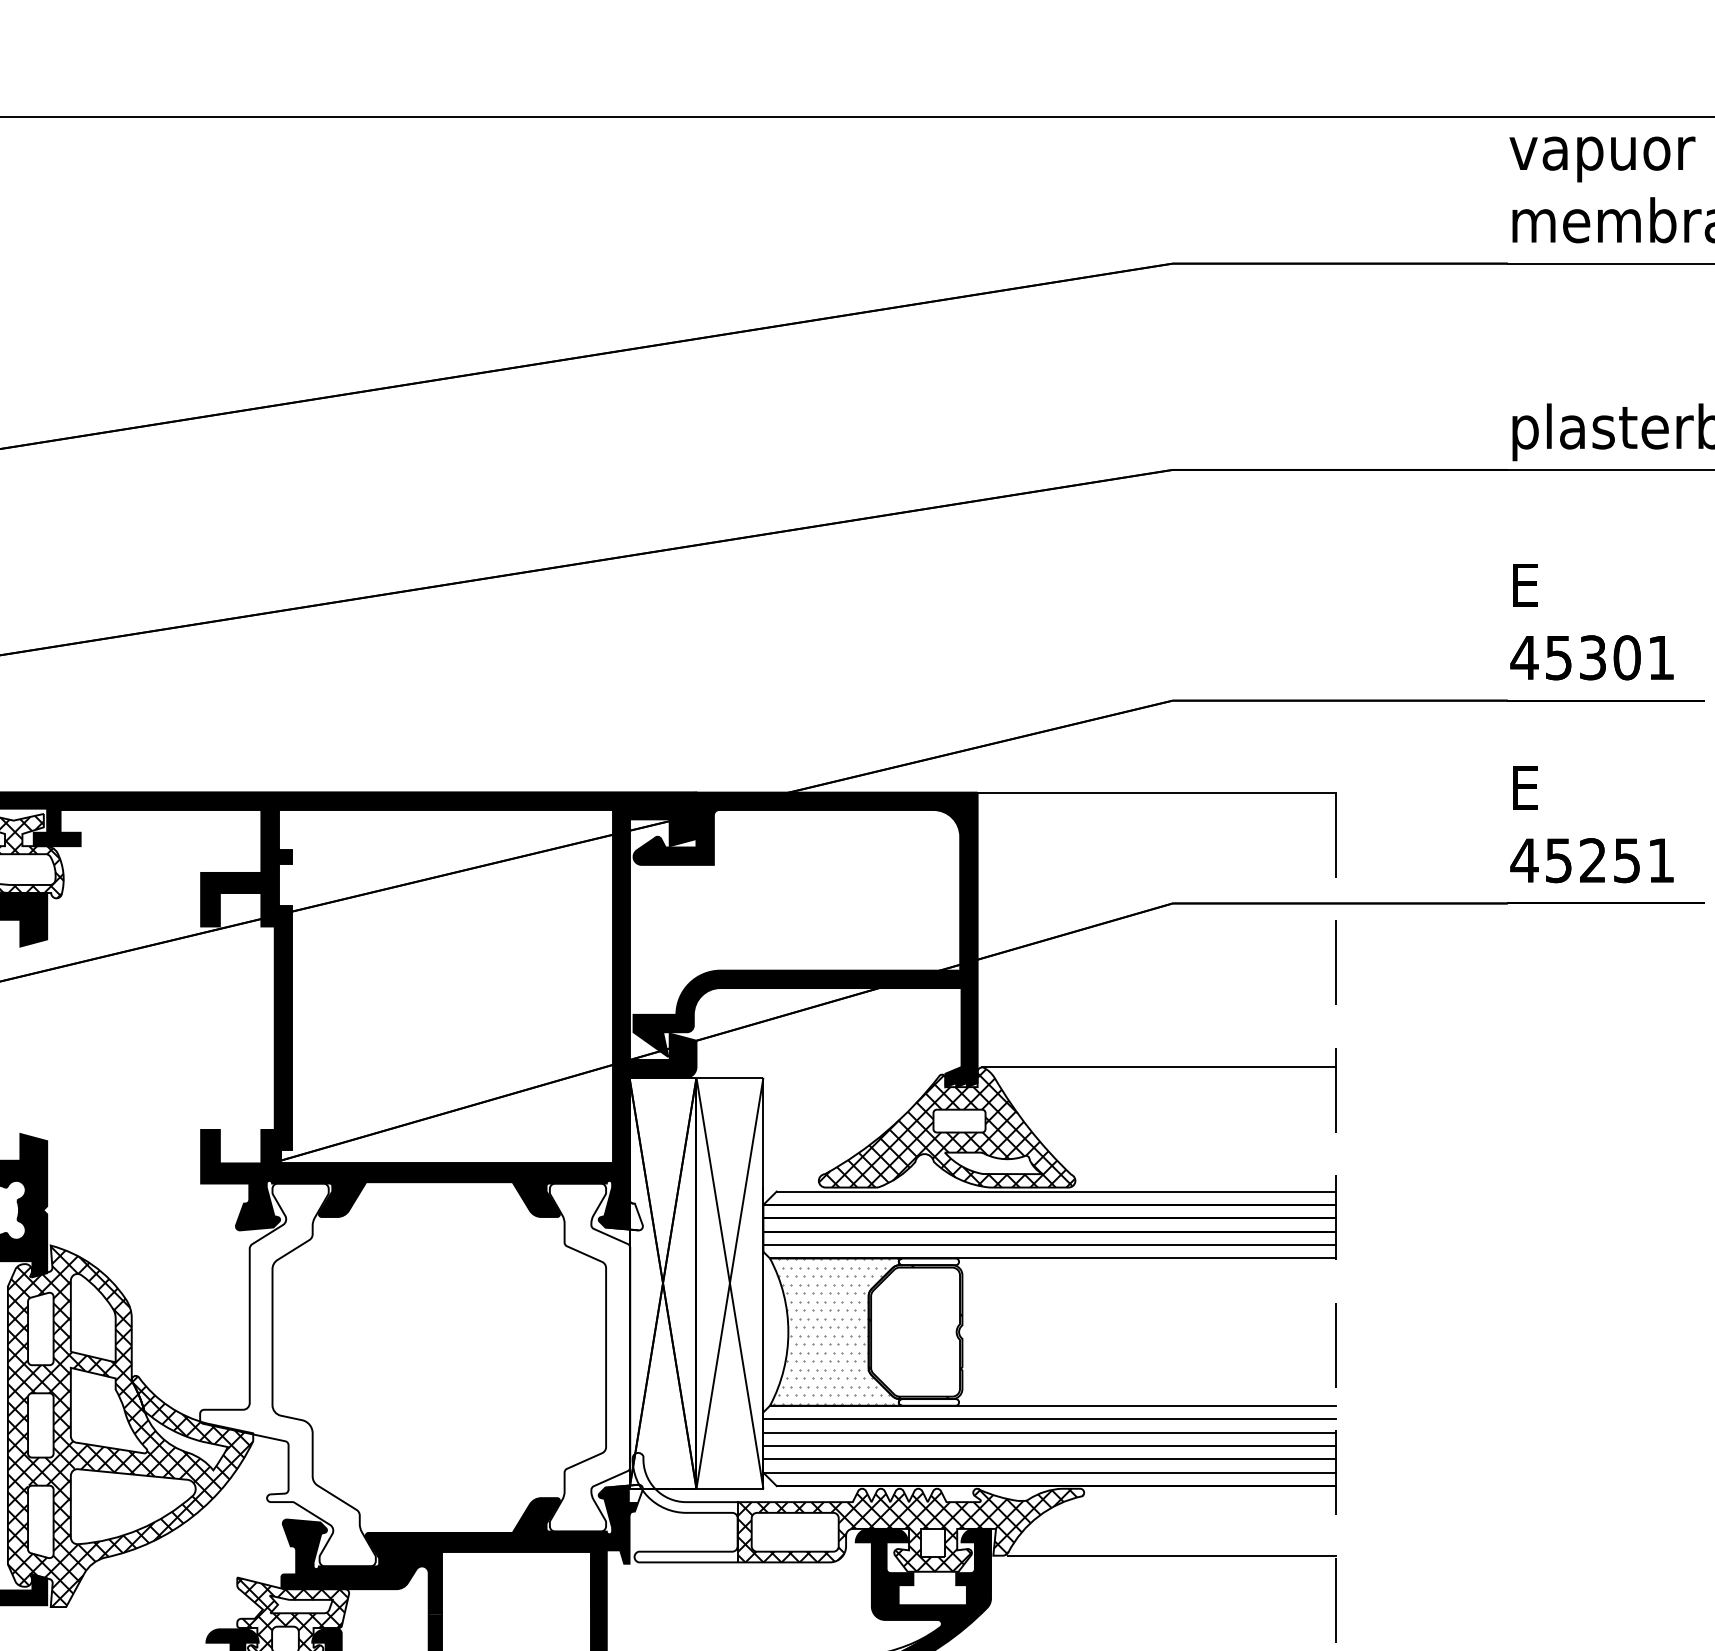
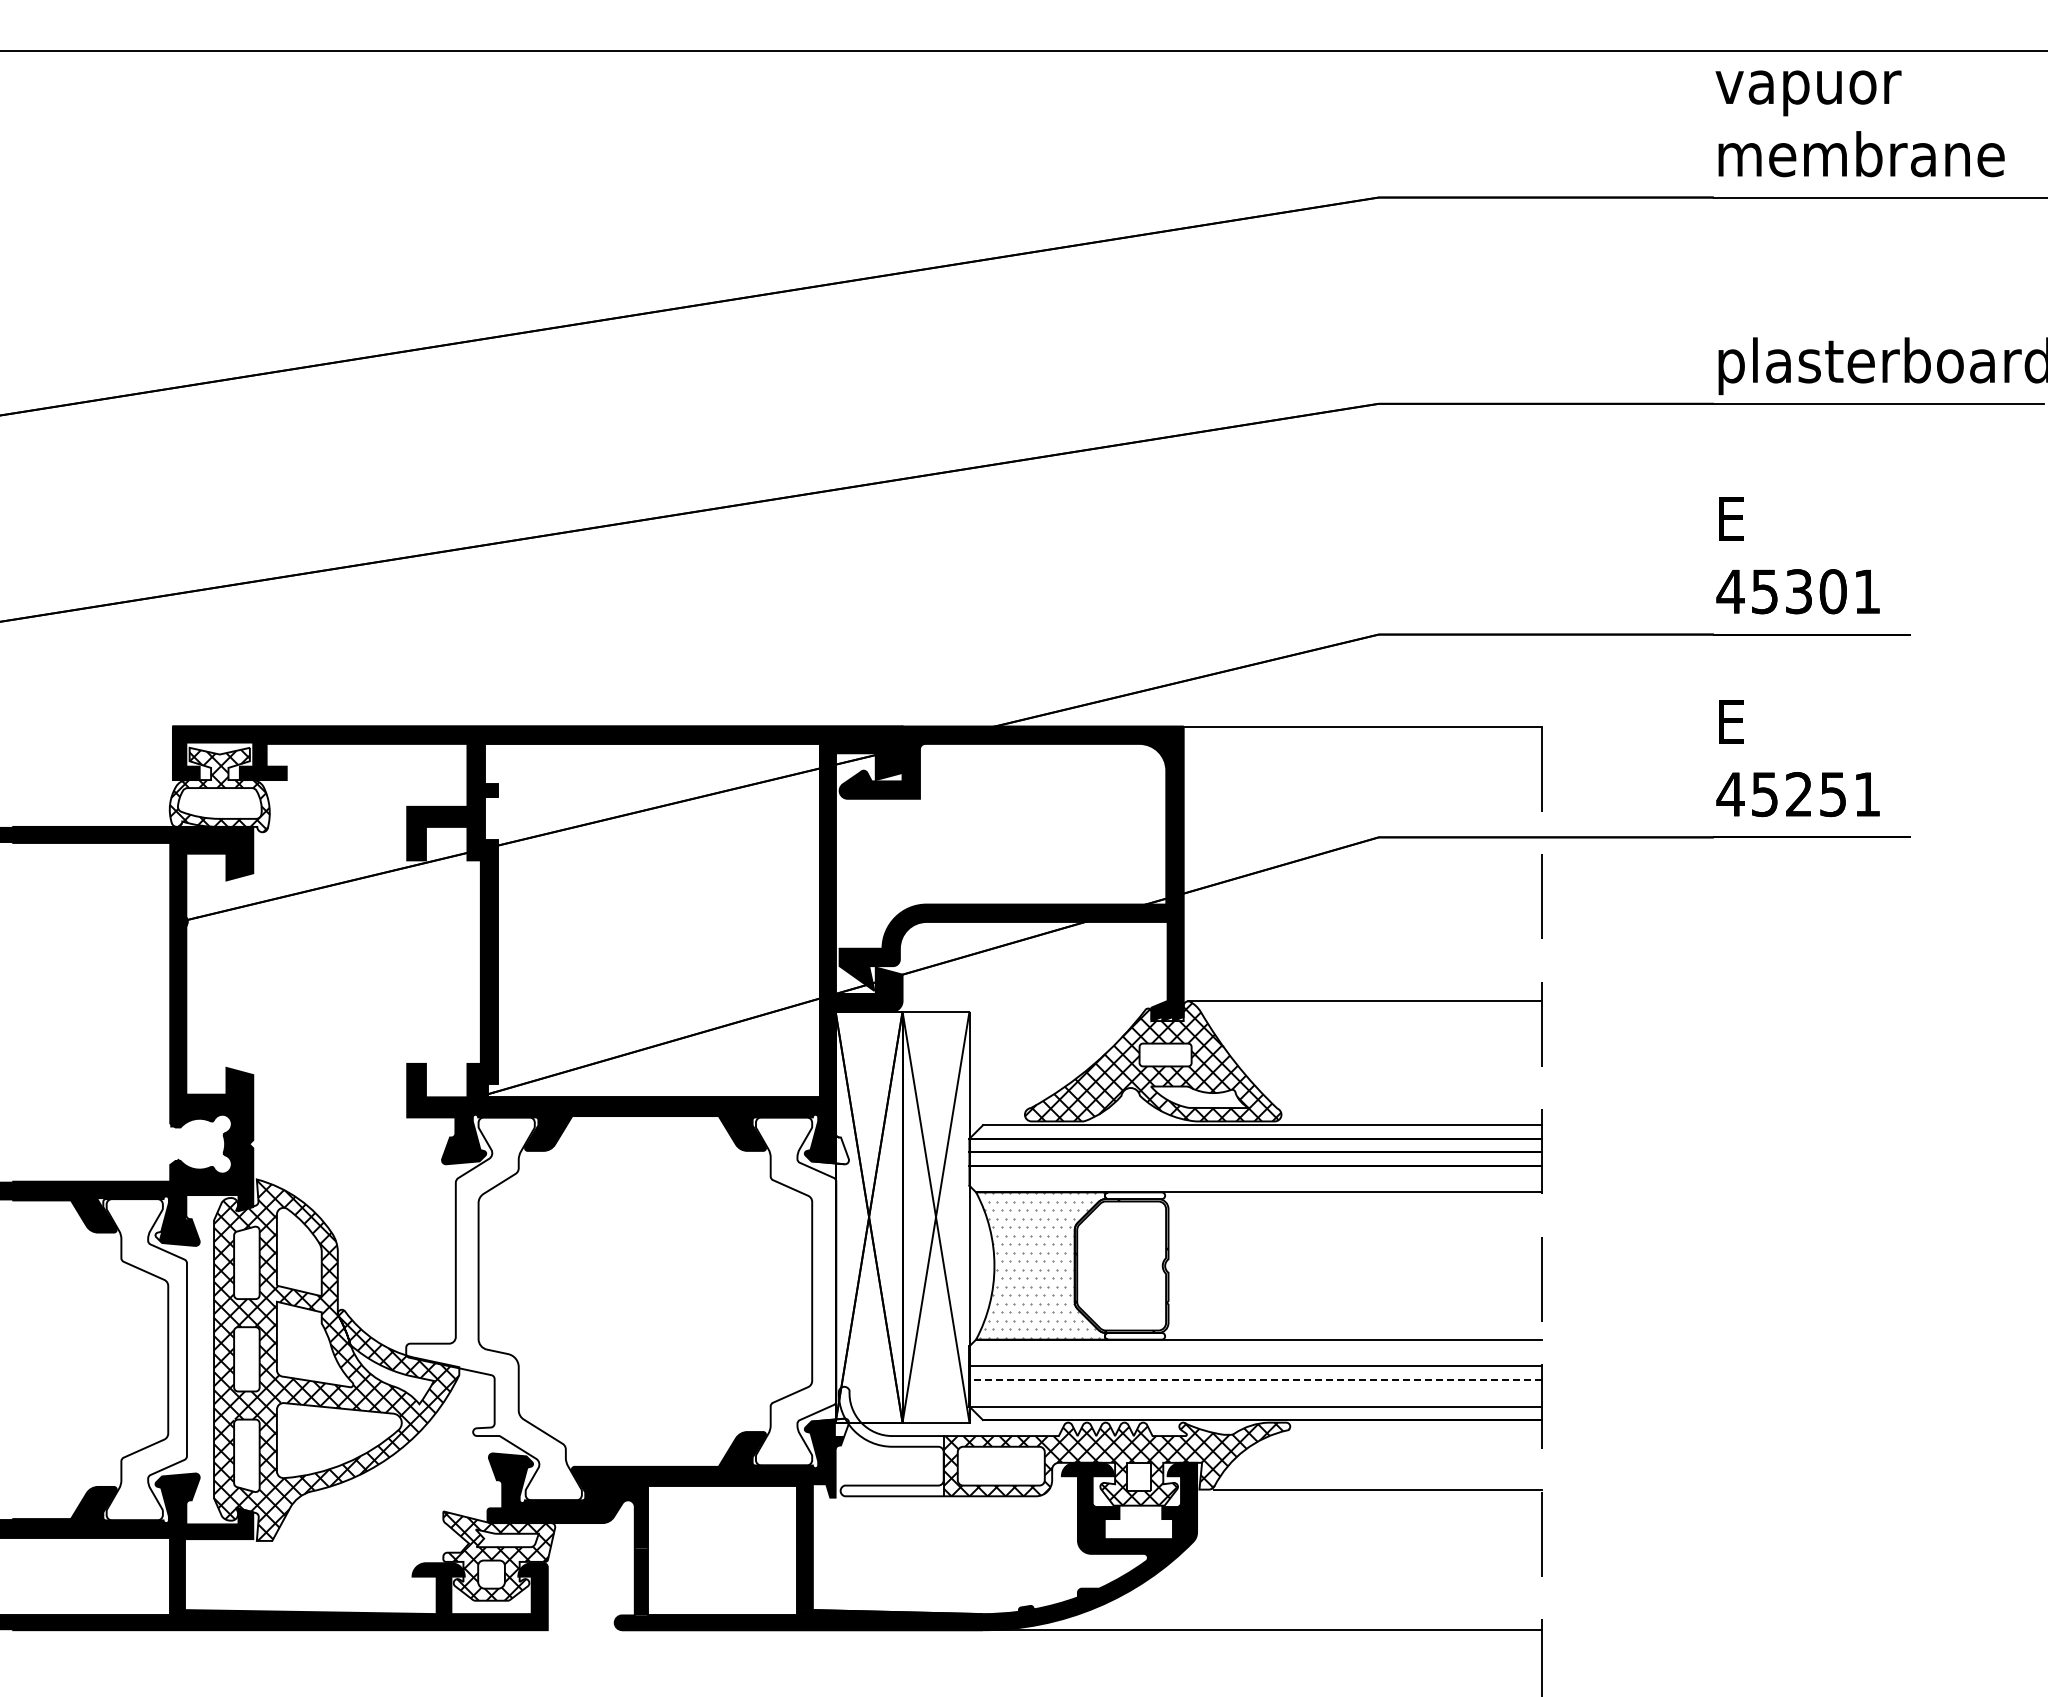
line: (1049, 1245) -> (1255, 1179), removed
line: (1049, 1419) -> (1255, 1353), removed
line: (1049, 1445) -> (1255, 1379), solid -> dashed
line: (1049, 1459) -> (1255, 1393), removed

